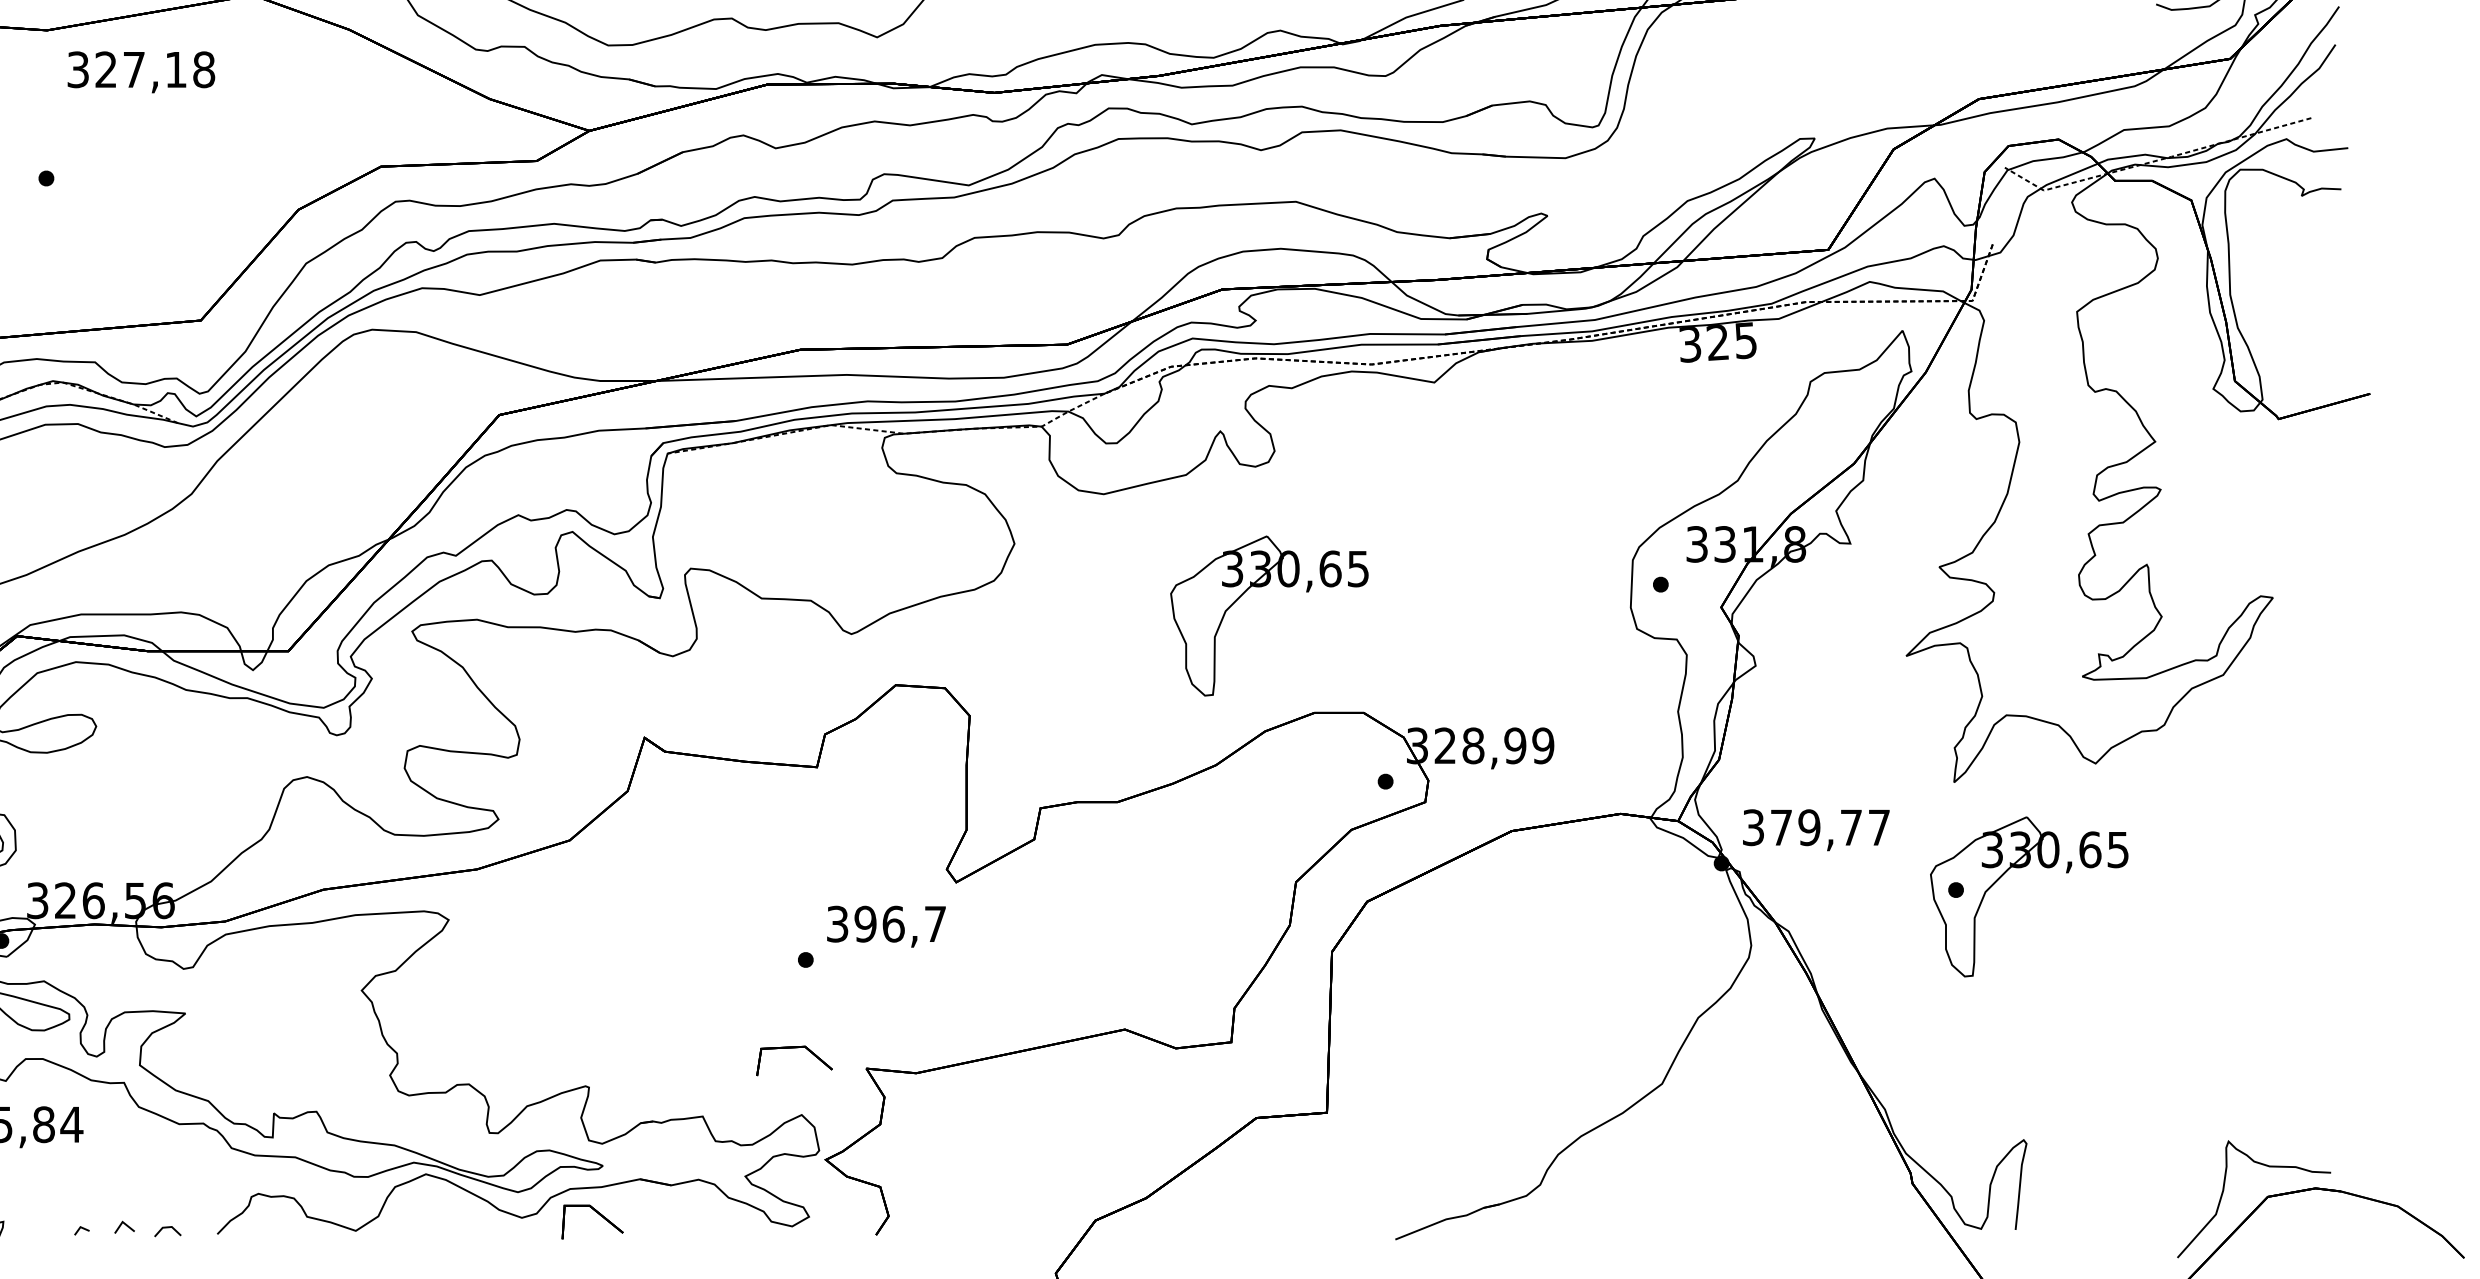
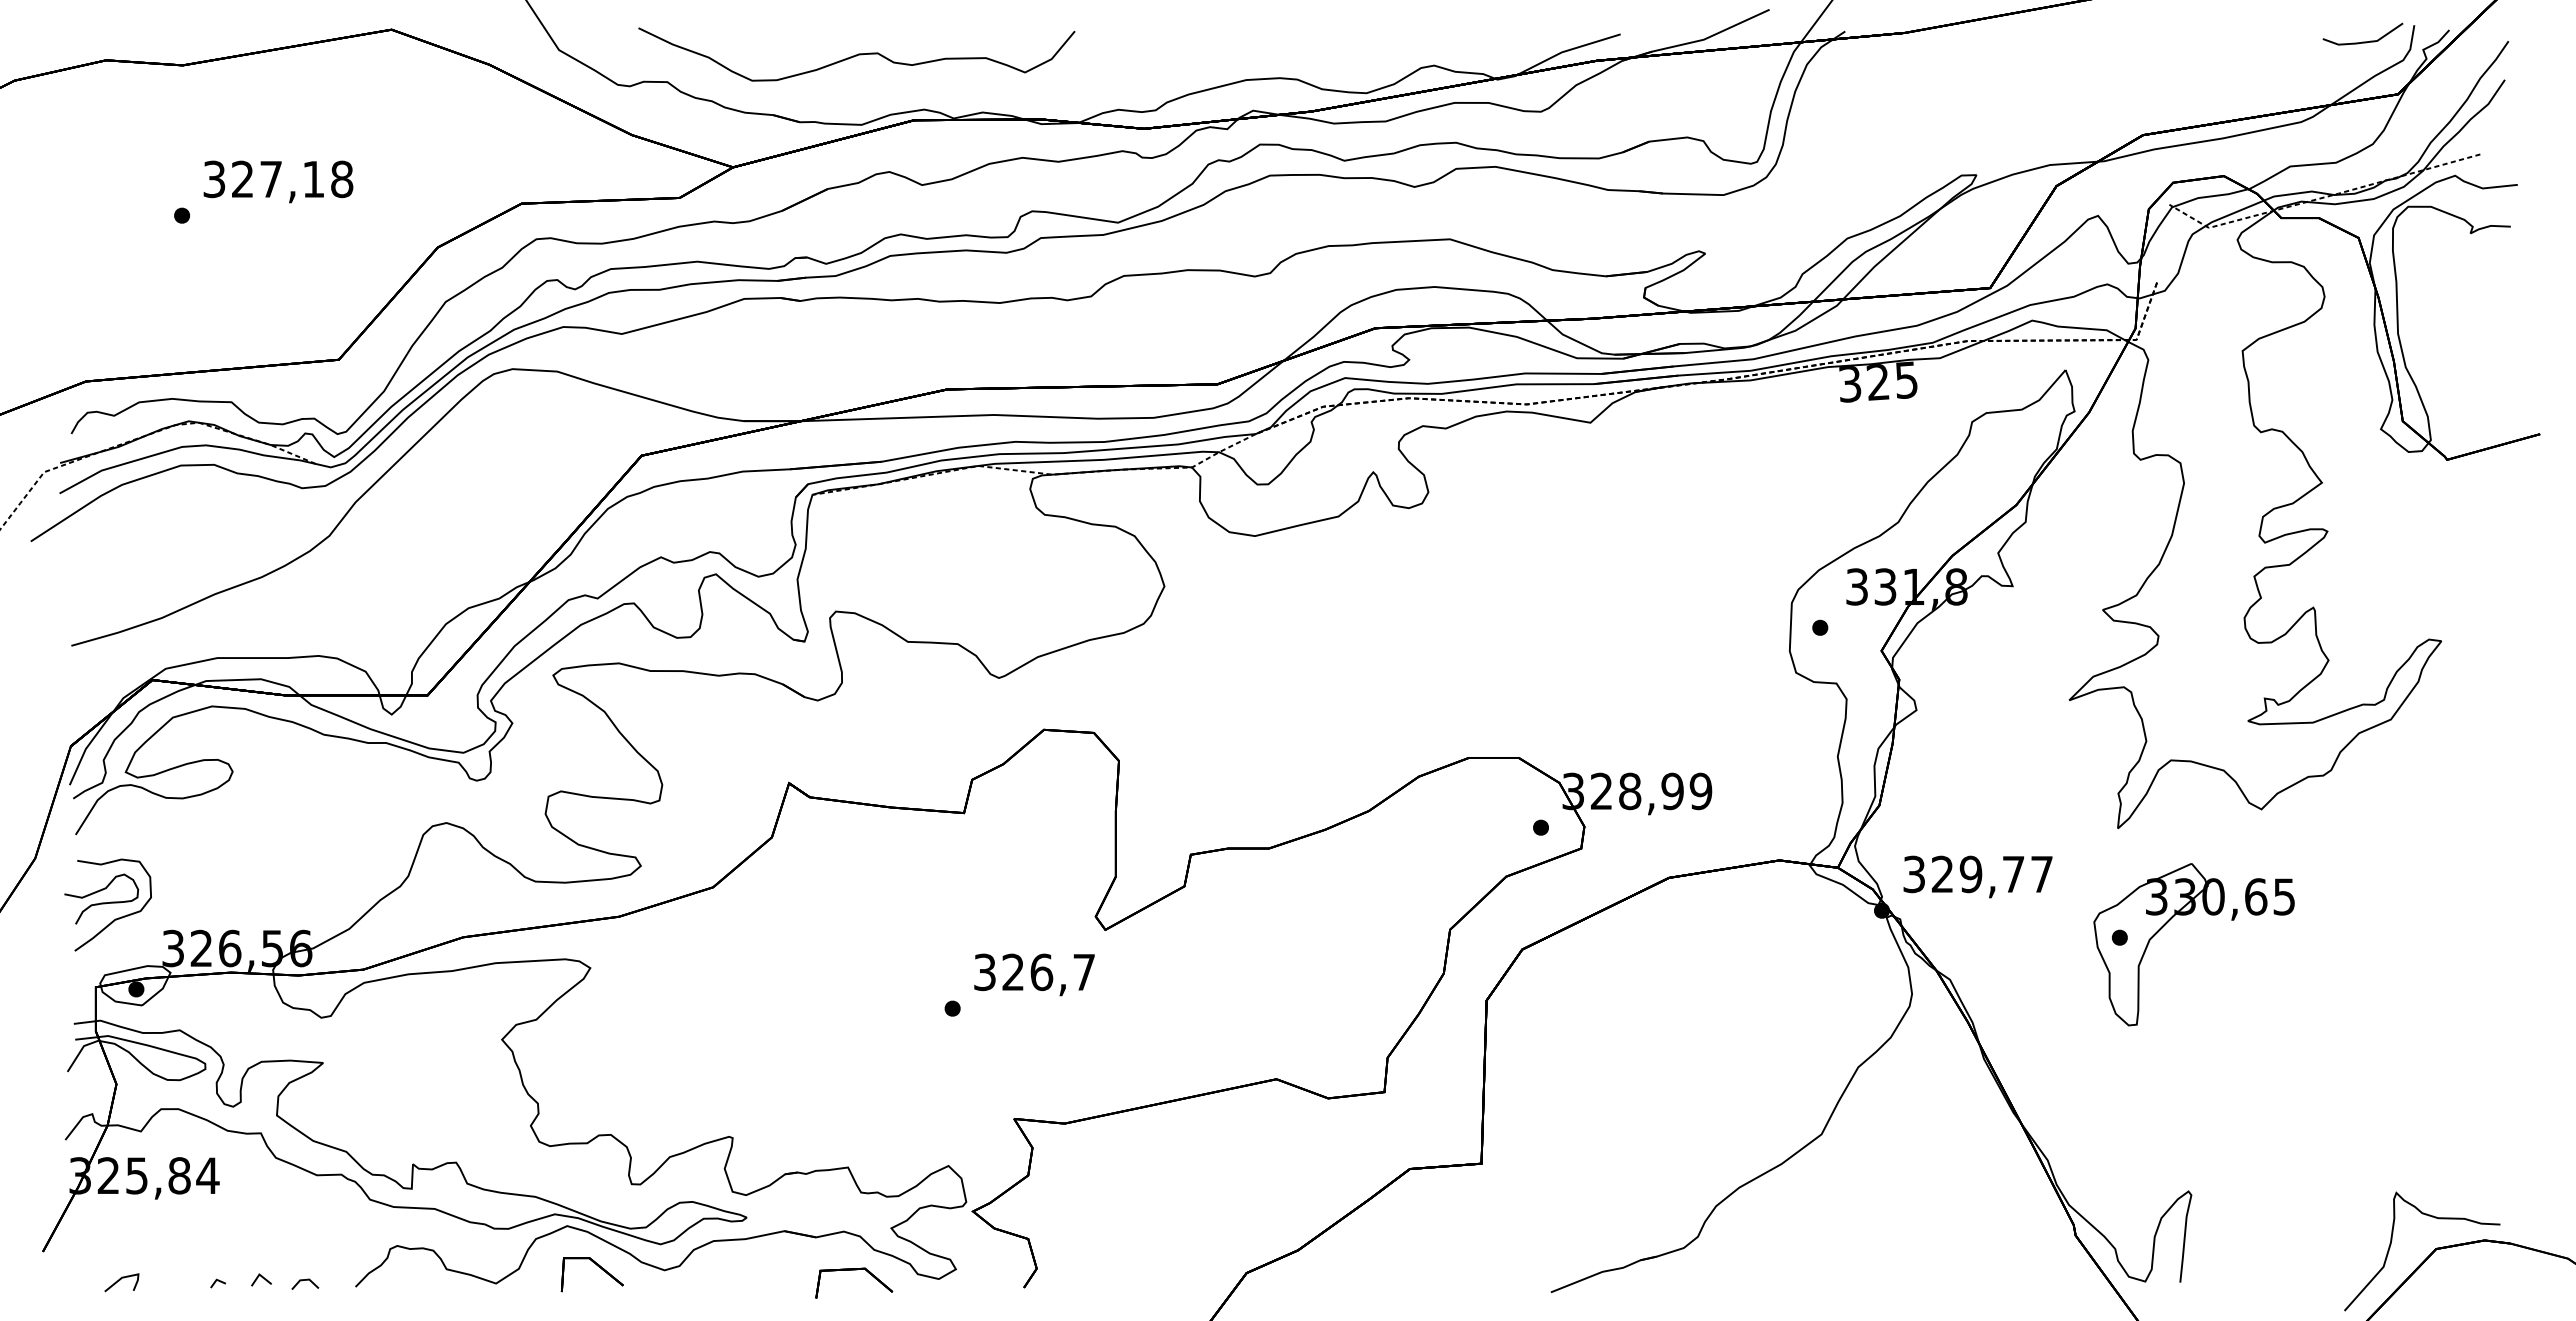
text: (141, 71) -> (278, 181), moved
part: (1261, 587) -> (1415, 630), removed
text: (1781, 826) -> (1942, 873), 379,77 -> 329,77
text: (865, 924) -> (1013, 972), 396,7 -> 326,7
part: (794, 1048) -> (854, 1270), moved
part: (597, 1214) -> (597, 1266), moved

